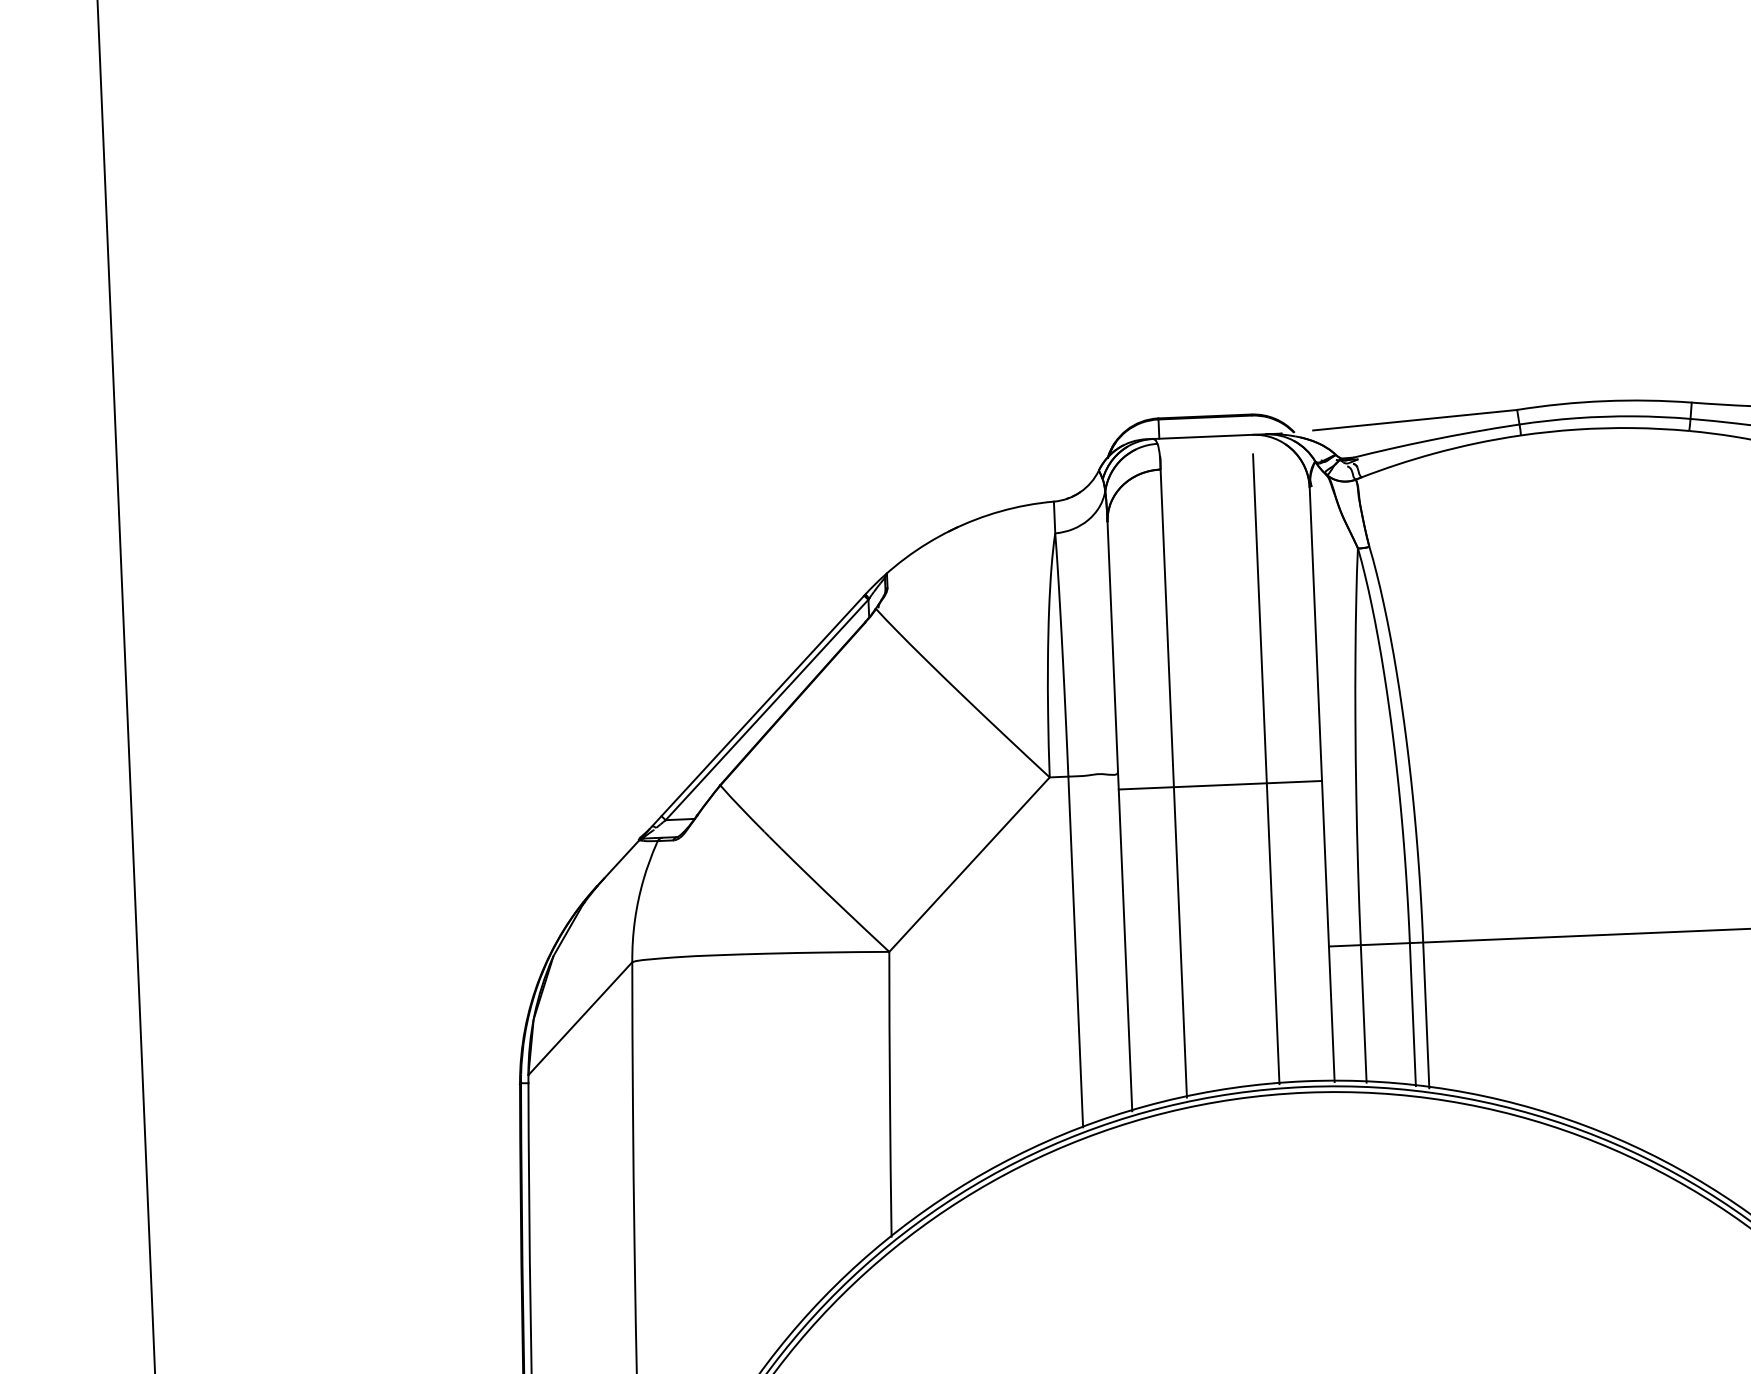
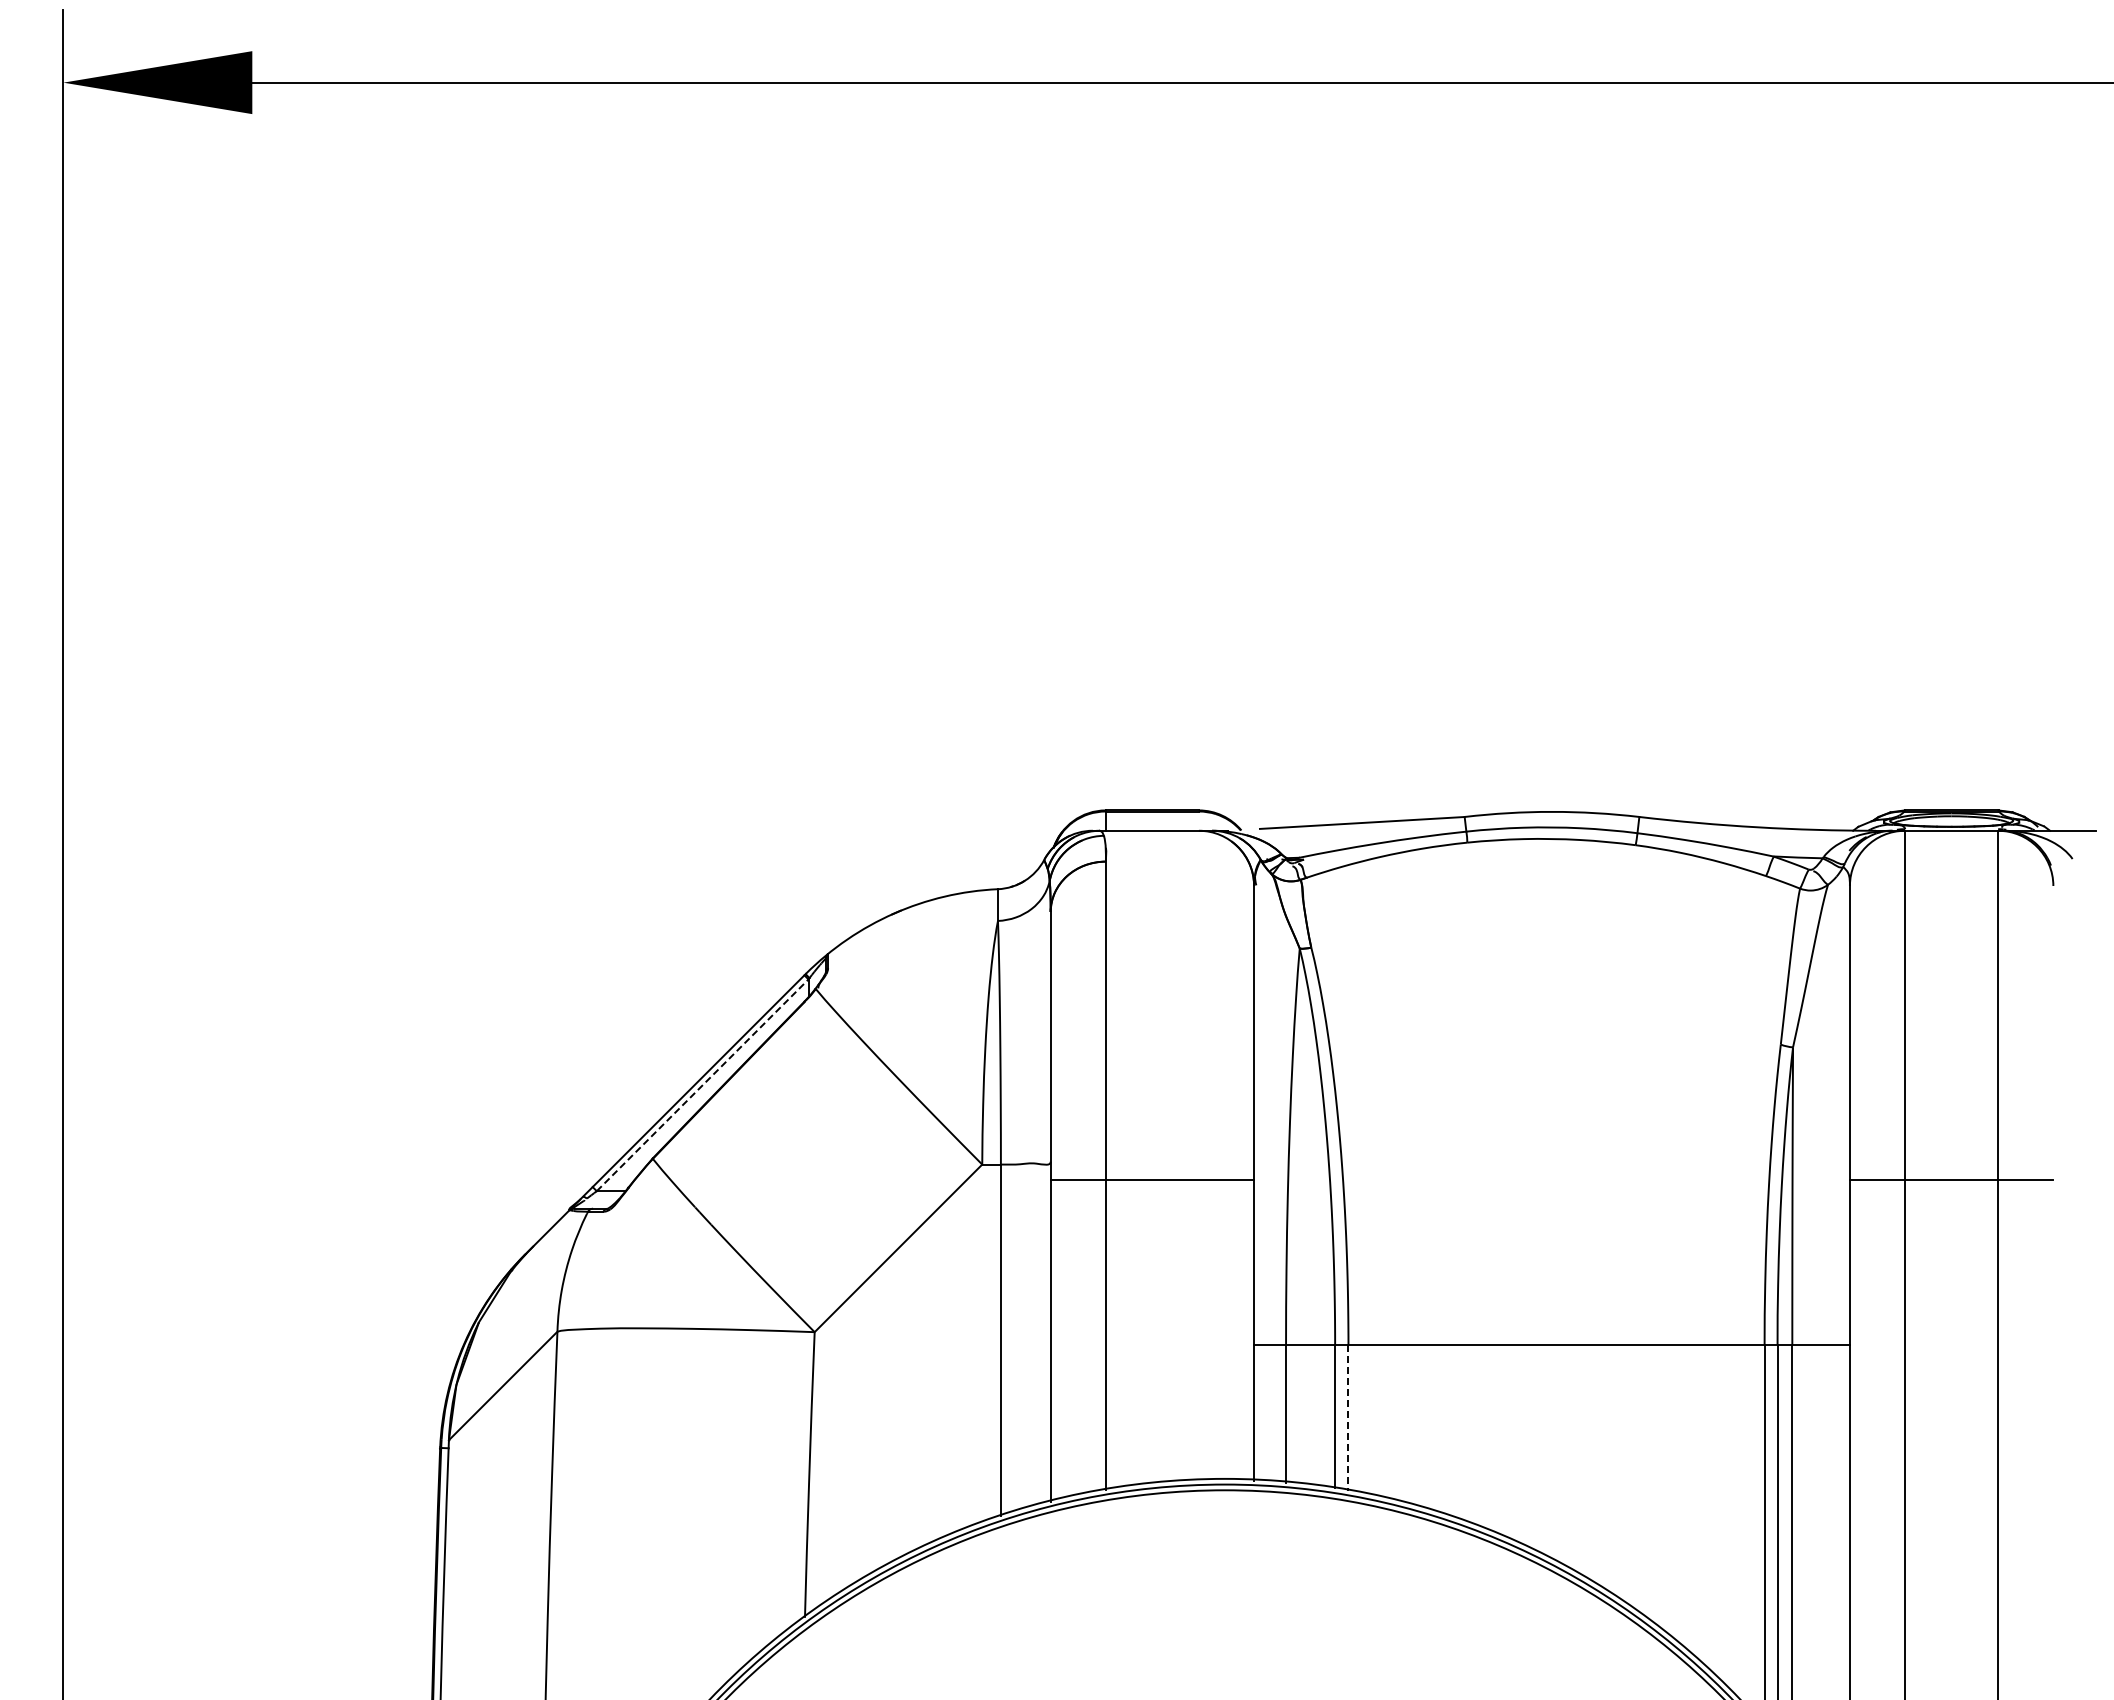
line: (766, 710) -> (702, 1085), solid -> dashed
line: (1265, 769) -> (1198, 1165), removed
line: (1426, 1015) -> (1348, 1418), solid -> dashed

